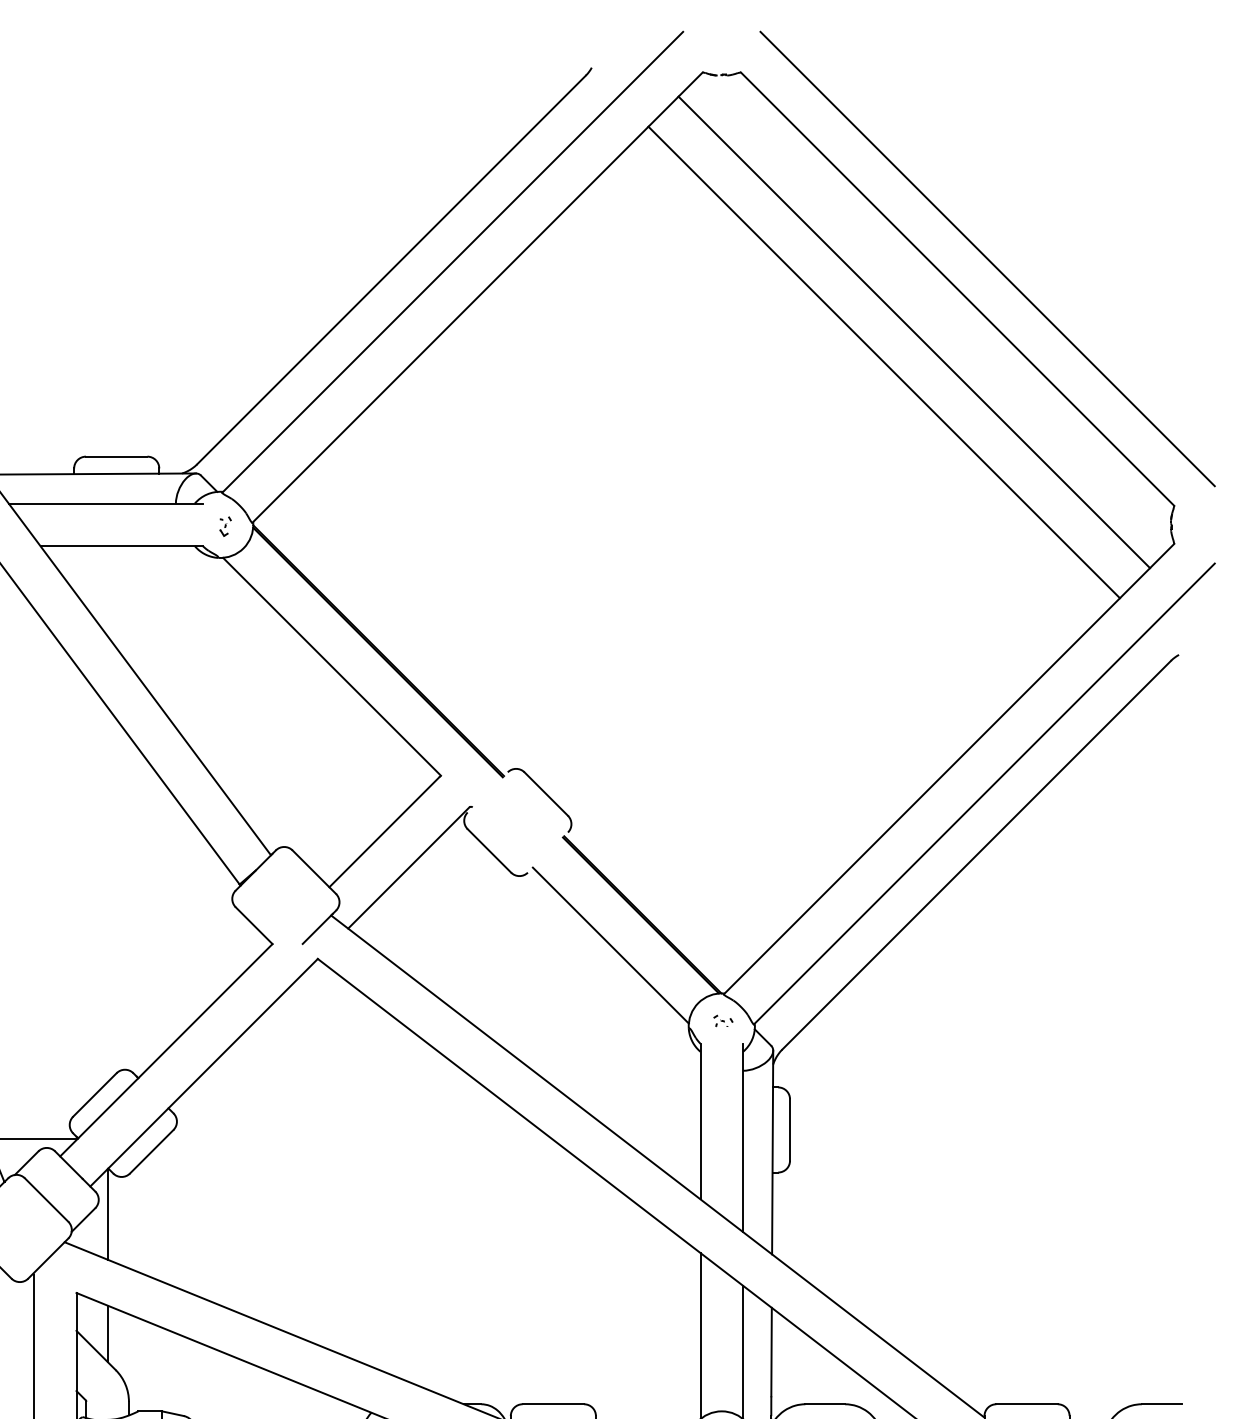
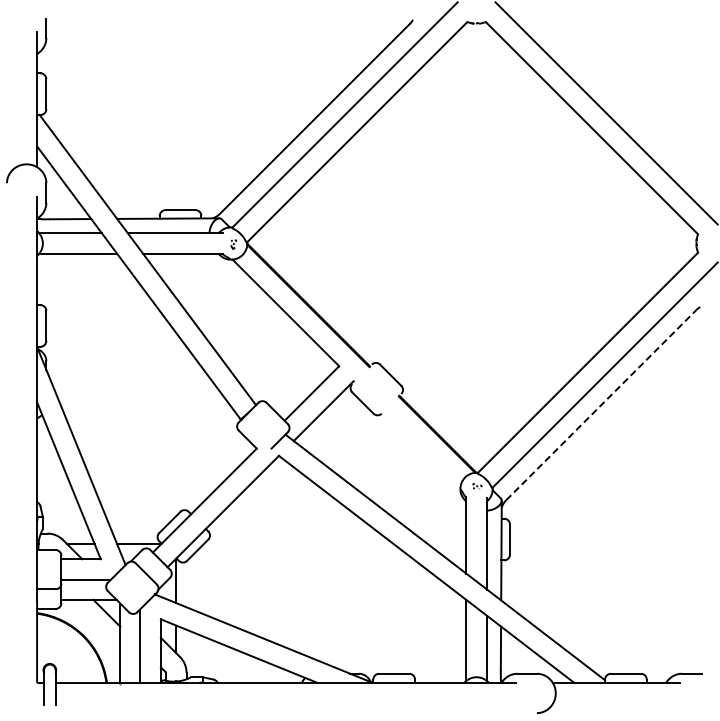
line: (913, 332) -> (570, 149), removed
line: (883, 361) -> (555, 163), removed
line: (977, 853) -> (601, 404), solid -> dashed
line: (611, 945) -> (422, 449), removed

